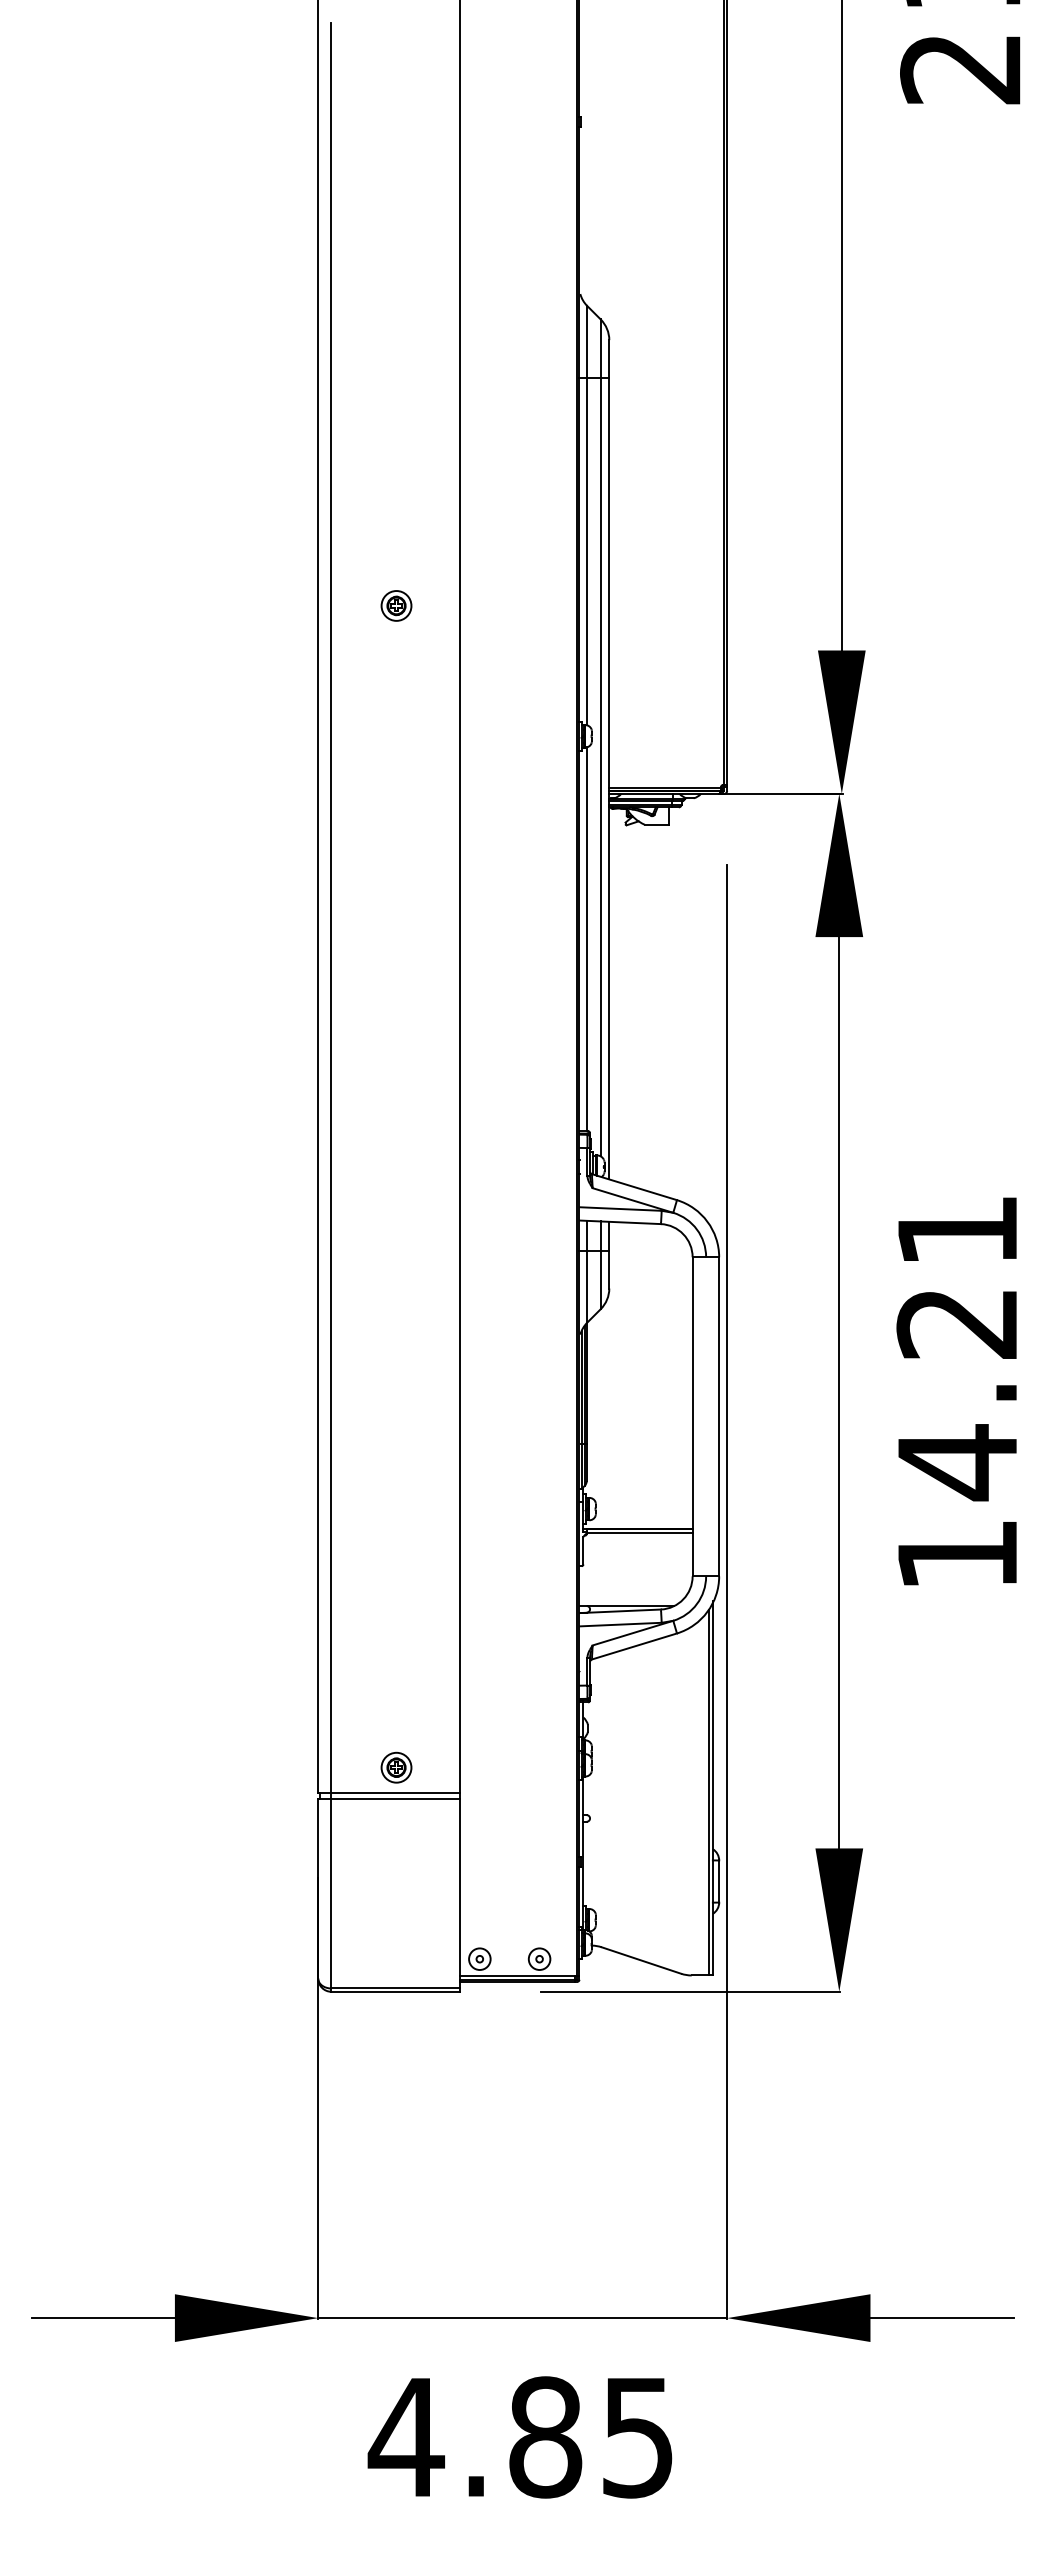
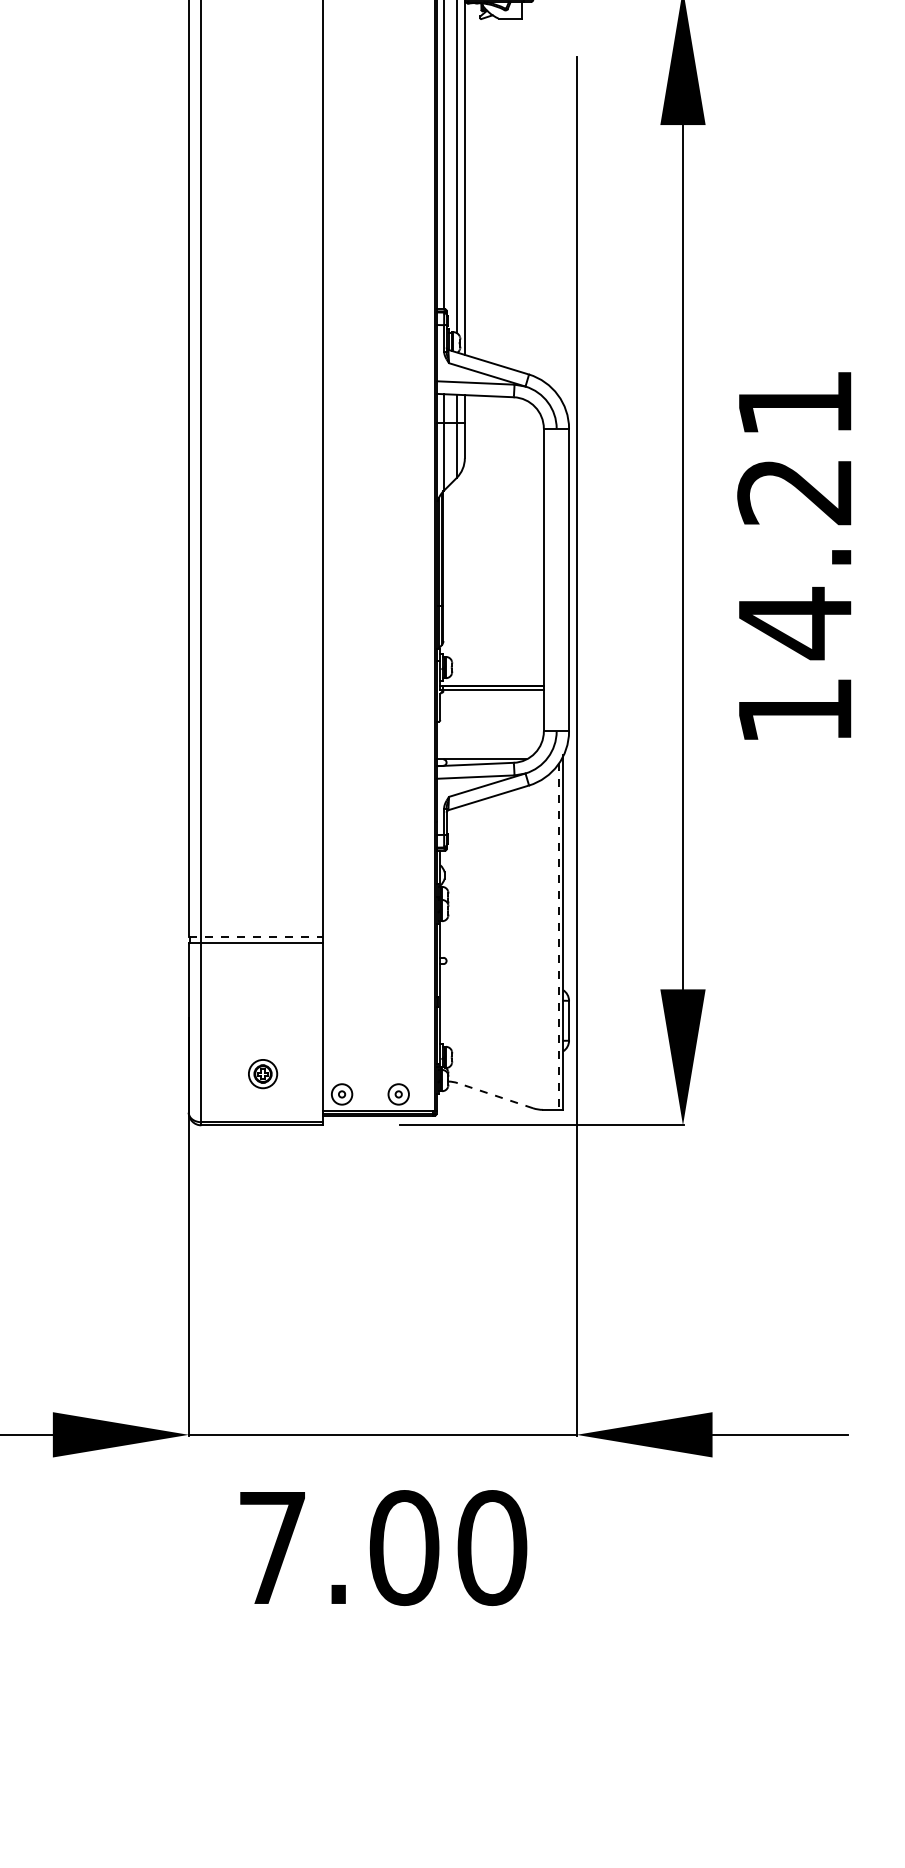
part: (396, 1767) -> (263, 1073), moved
line: (388, 1792) -> (255, 936), solid -> dashed
line: (708, 1792) -> (558, 936), solid -> dashed
line: (641, 1960) -> (495, 1095), solid -> dashed
text: (521, 2437) -> (381, 1548), 4.85 -> 7.00

